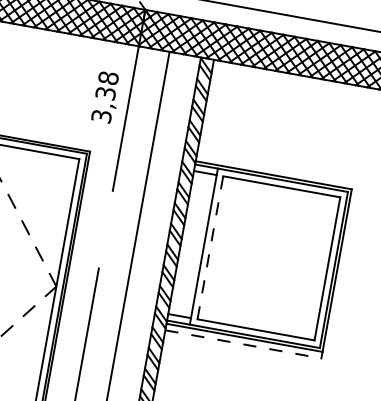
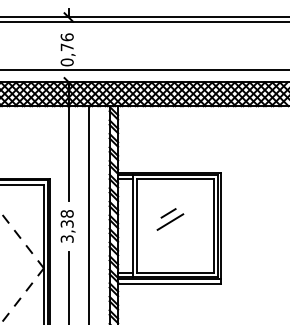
text: (105, 97) -> (67, 226), moved
part: (262, 246) -> (170, 219), added
line: (210, 248) -> (137, 226), dashed -> solid
line: (243, 344) -> (169, 283), dashed -> solid

